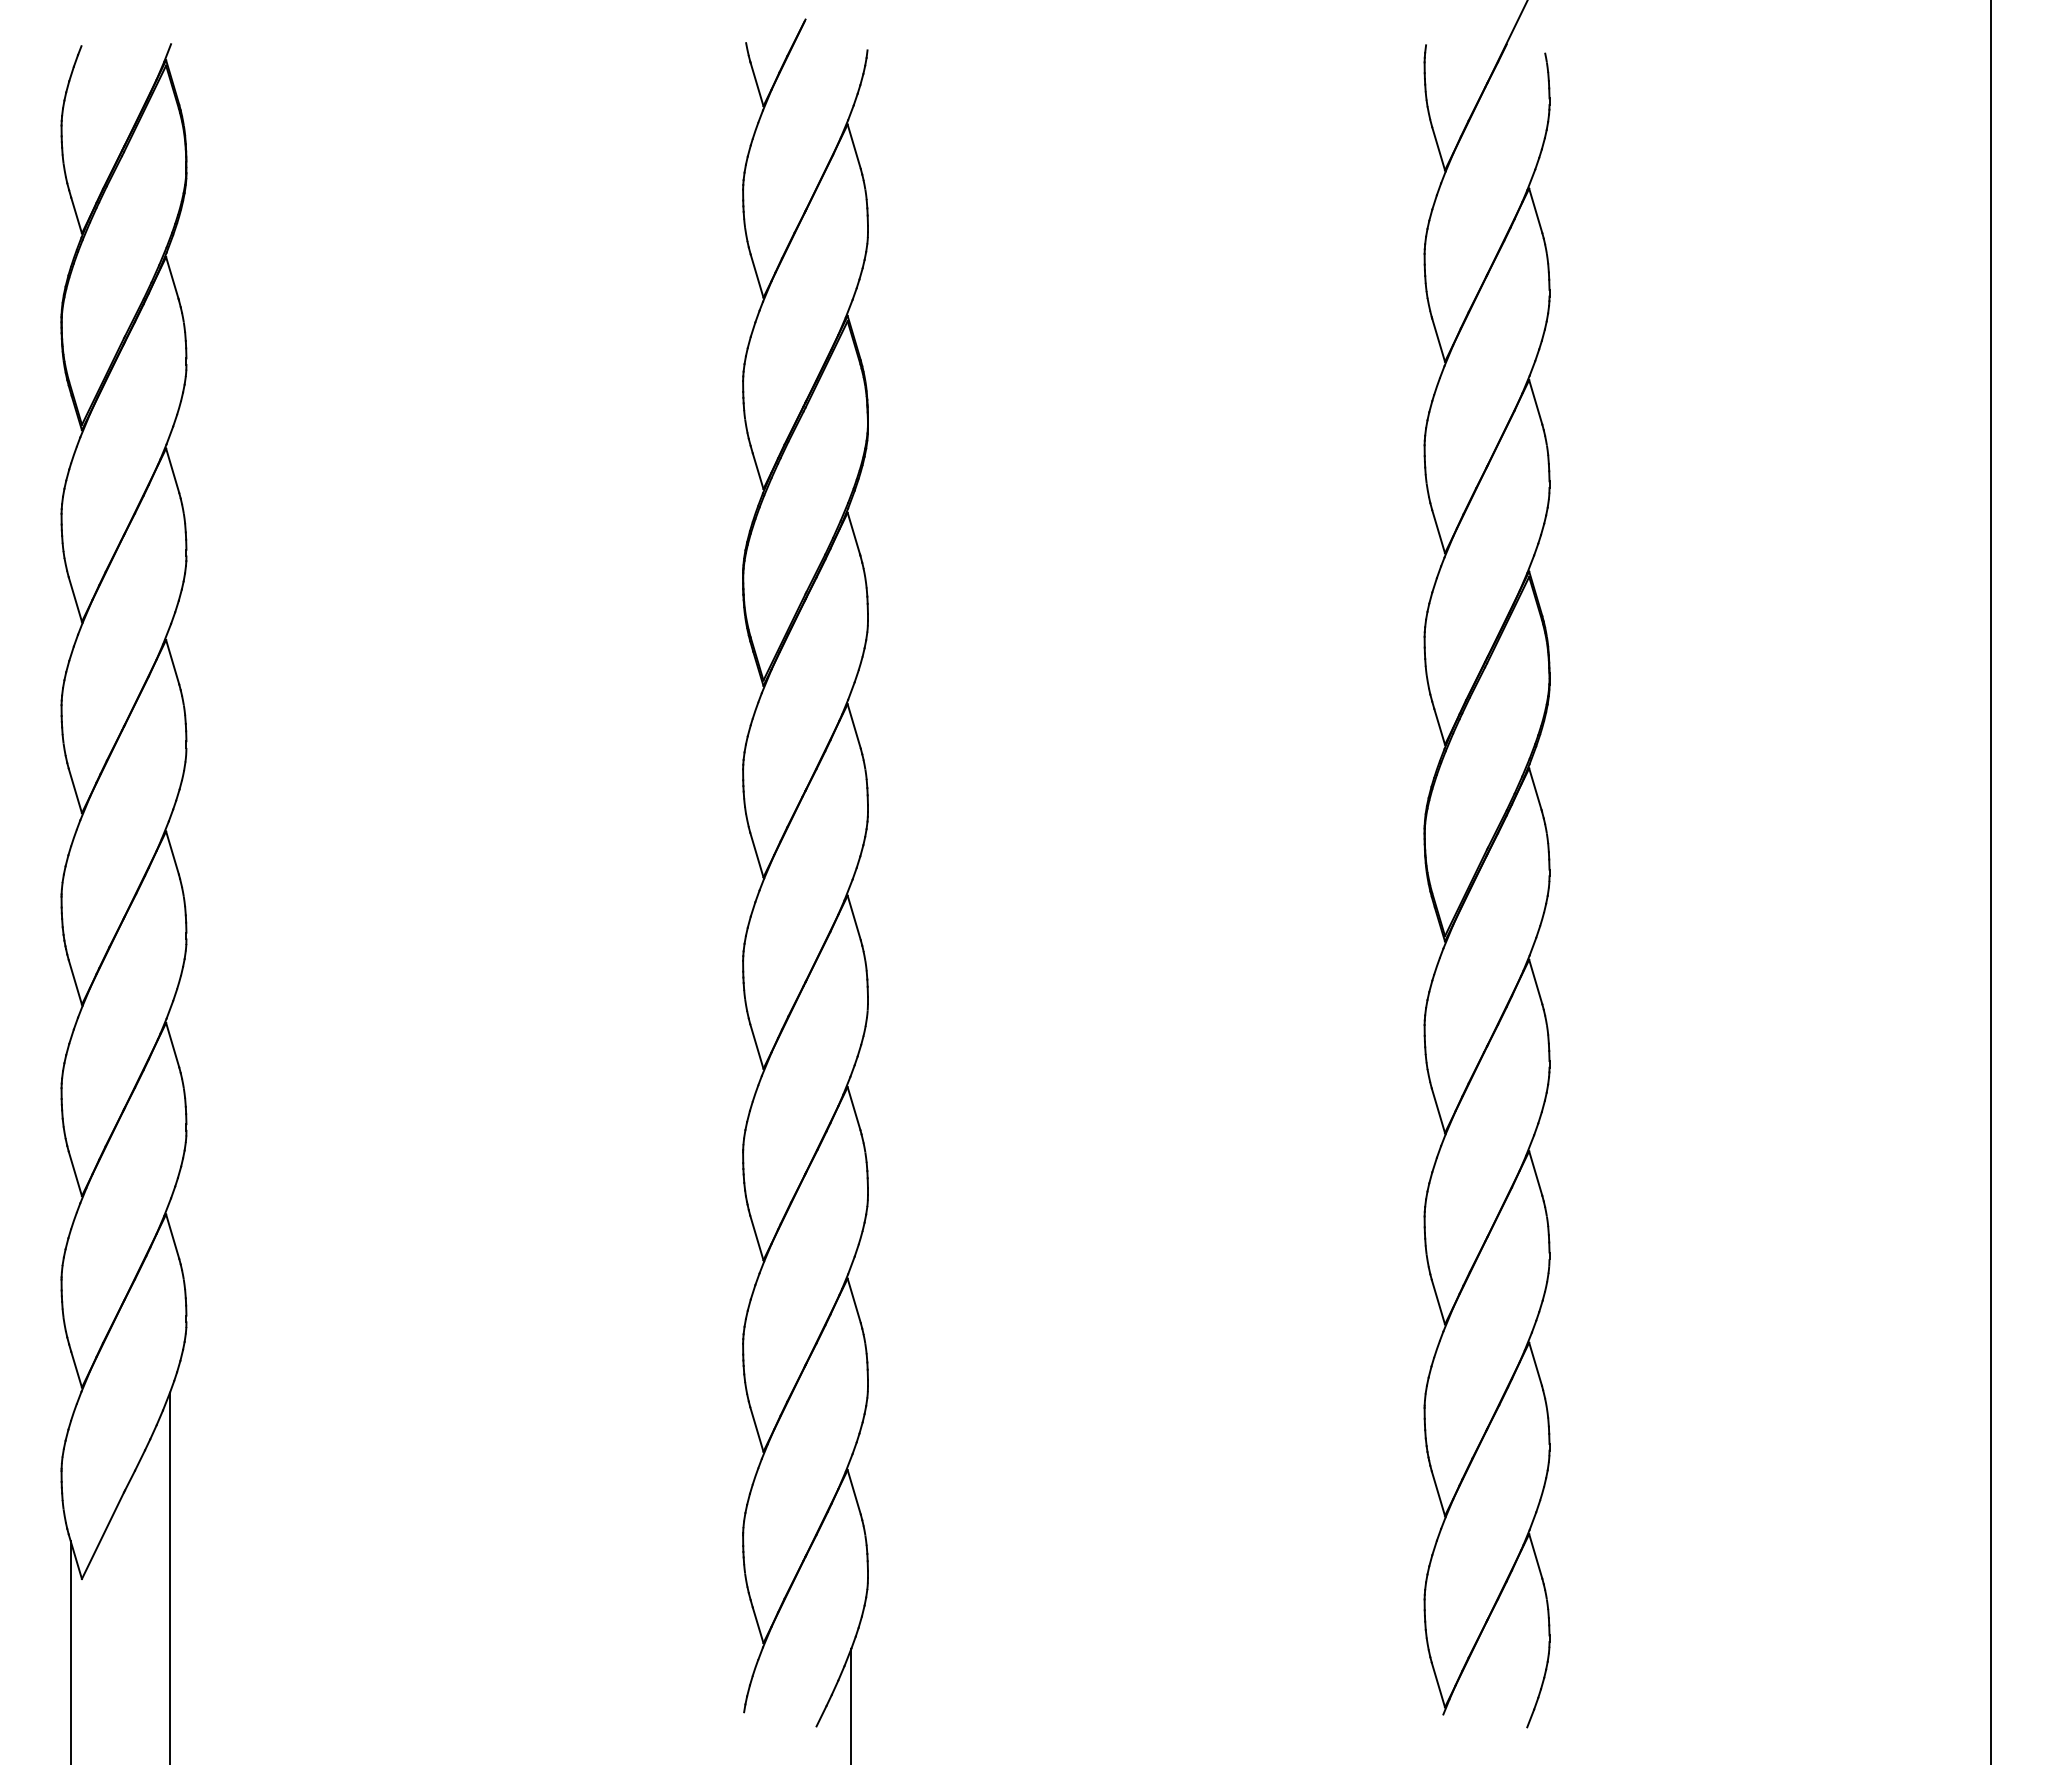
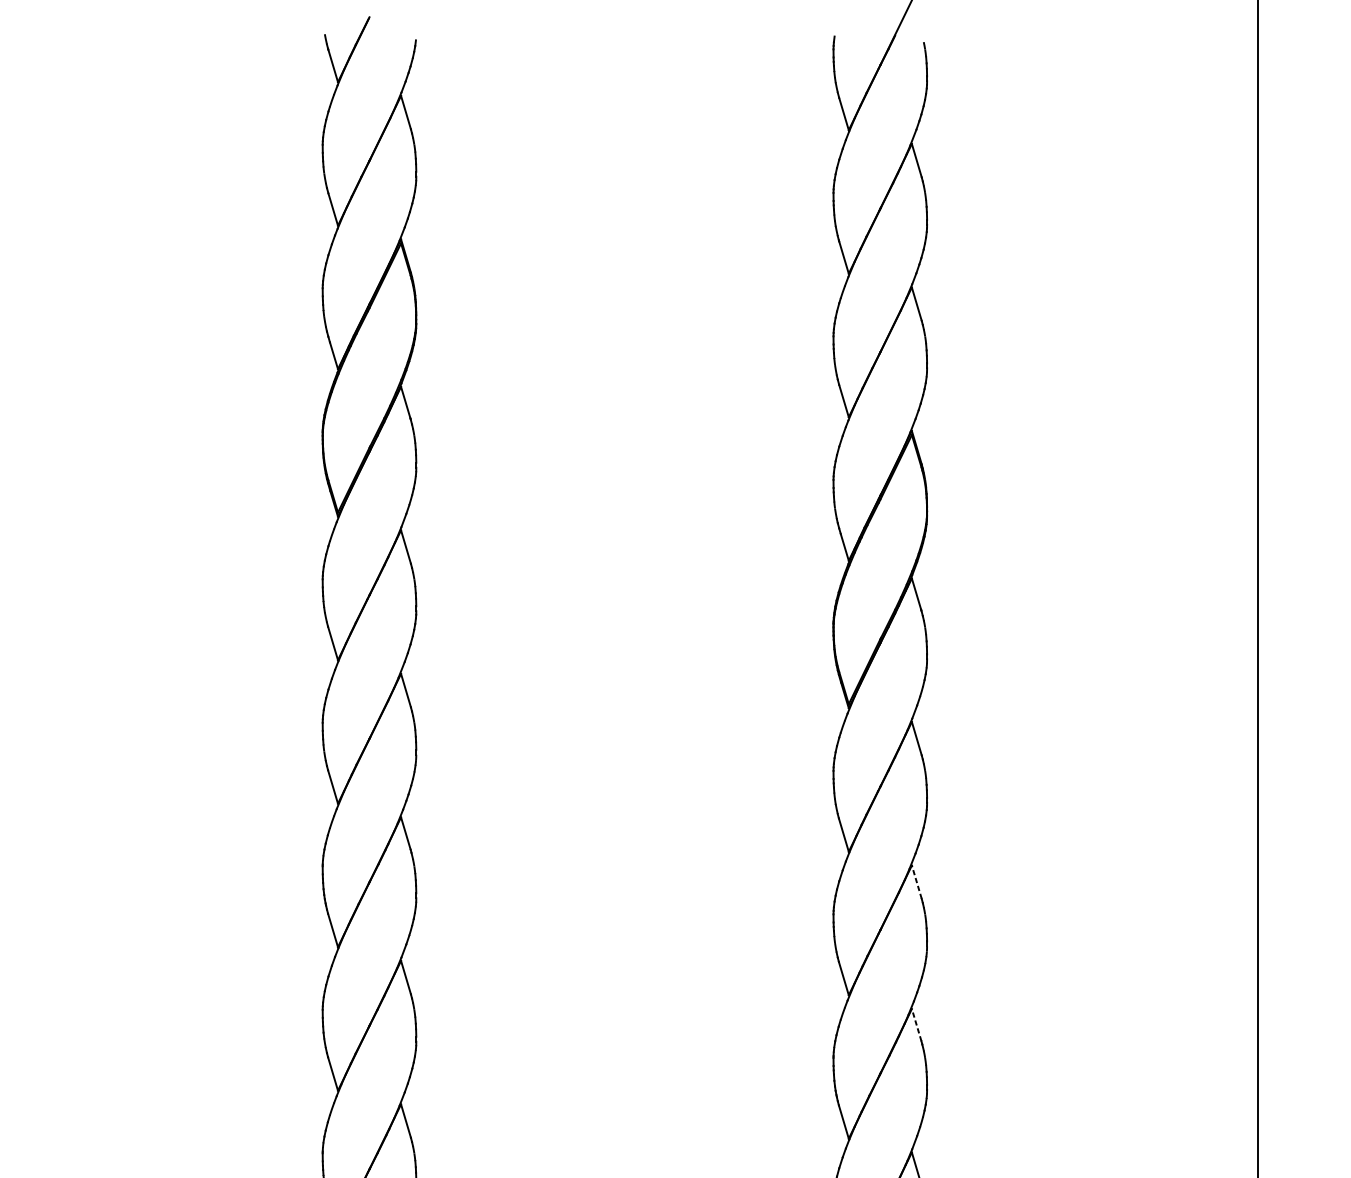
line: (1535, 1173) -> (916, 882), solid -> dashed
line: (1535, 1363) -> (916, 1024), solid -> dashed

